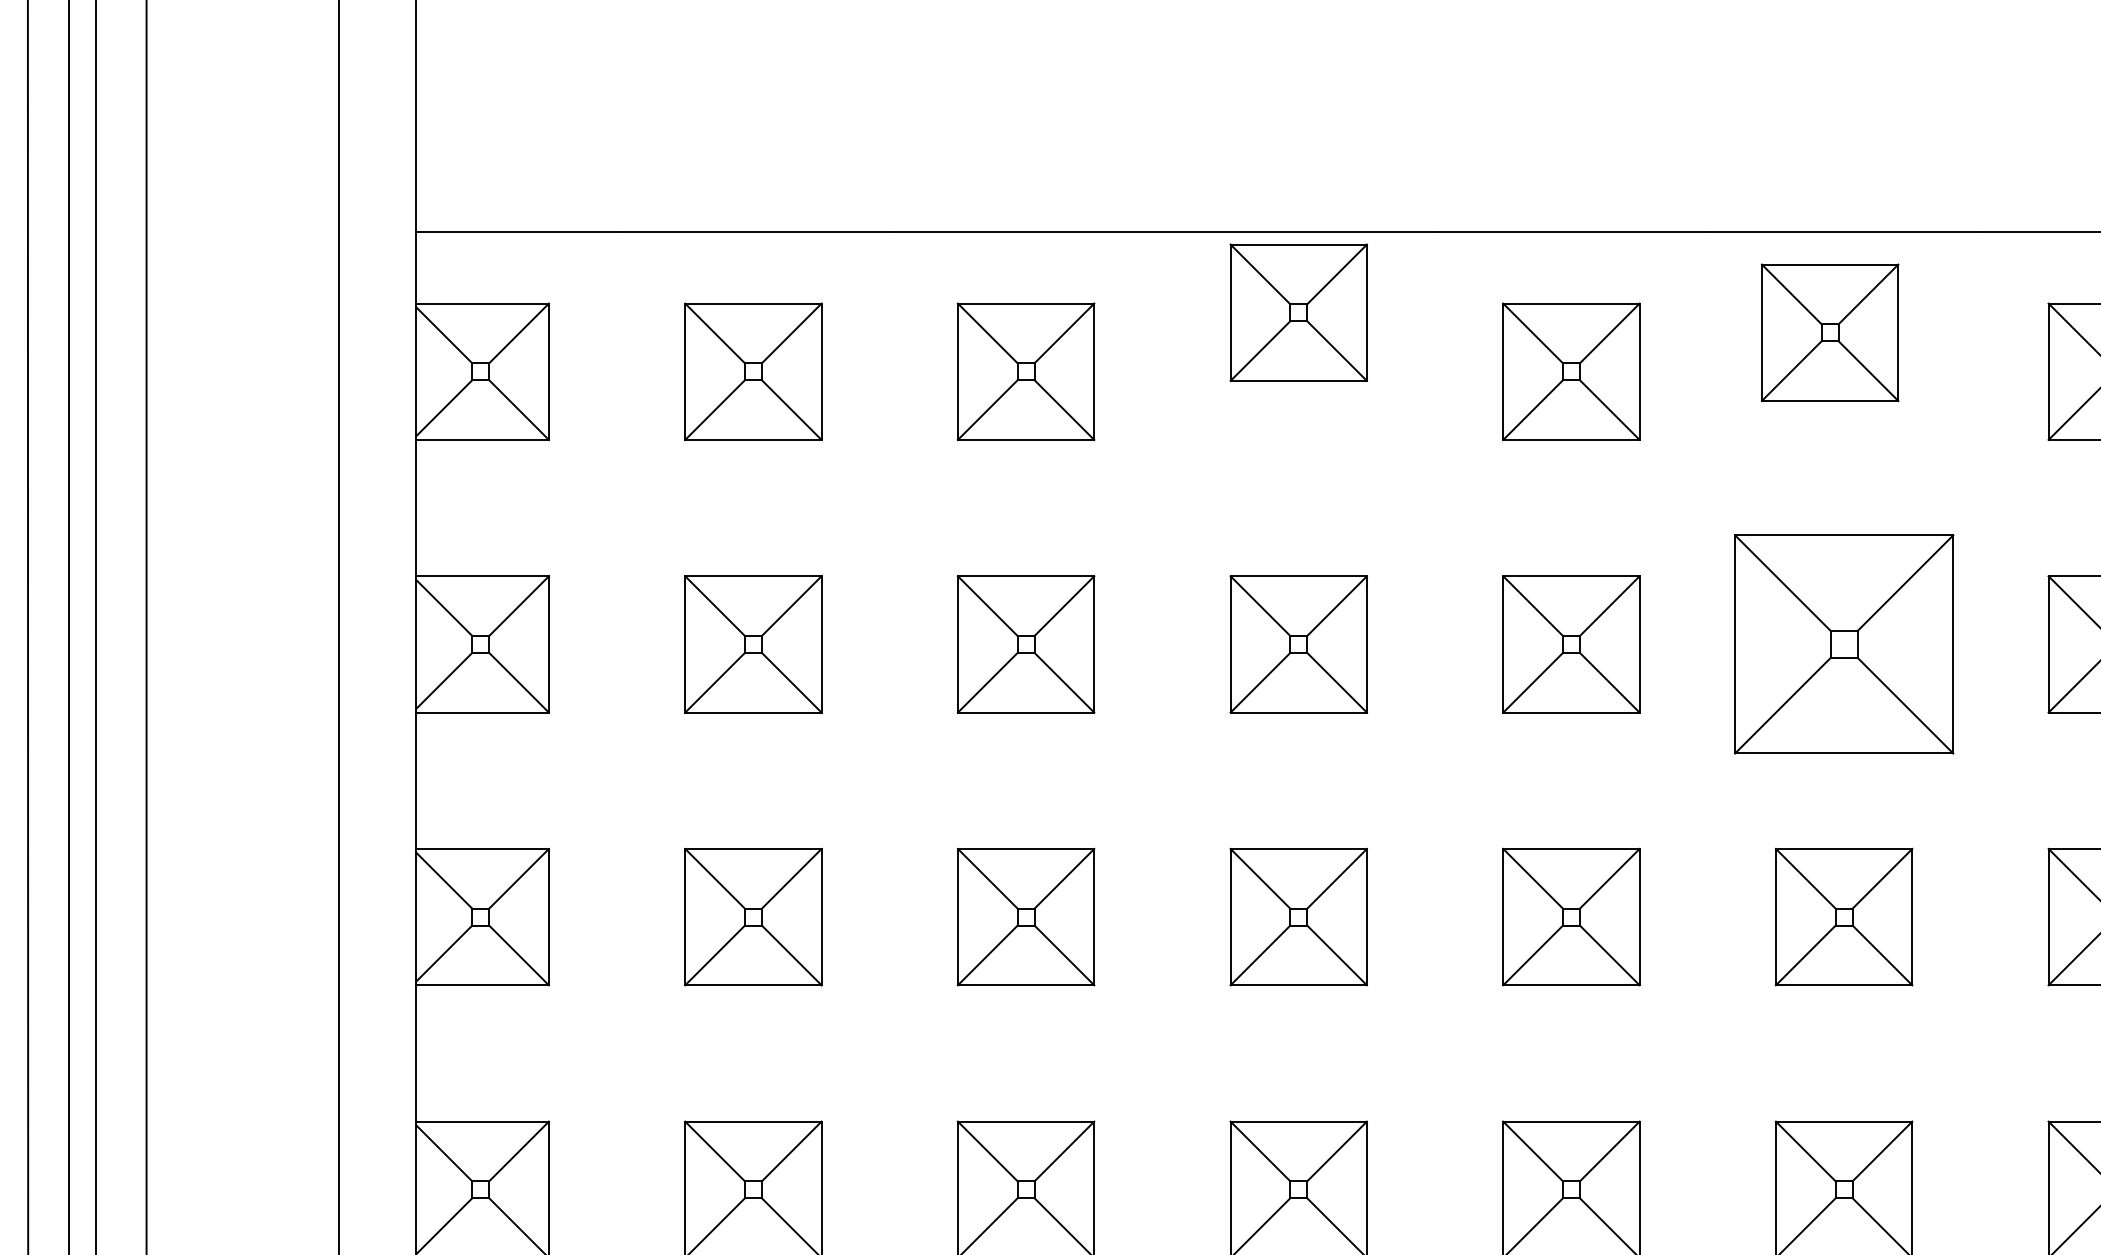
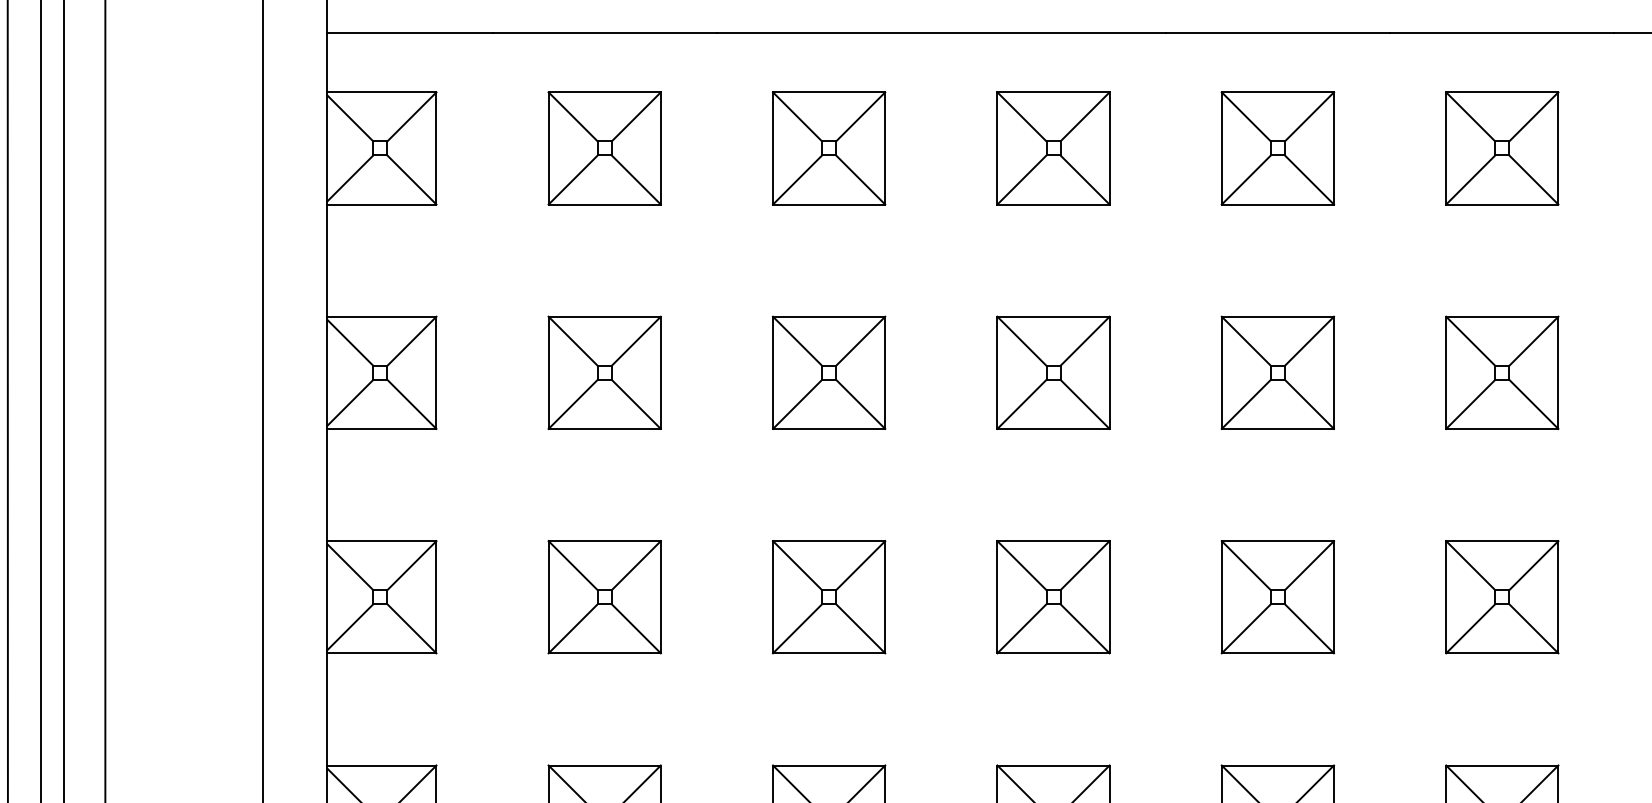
part: (1298, 312) -> (1053, 148), moved
part: (1829, 332) -> (1501, 148), moved
part: (1843, 644) -> (1501, 372), size x0.62

